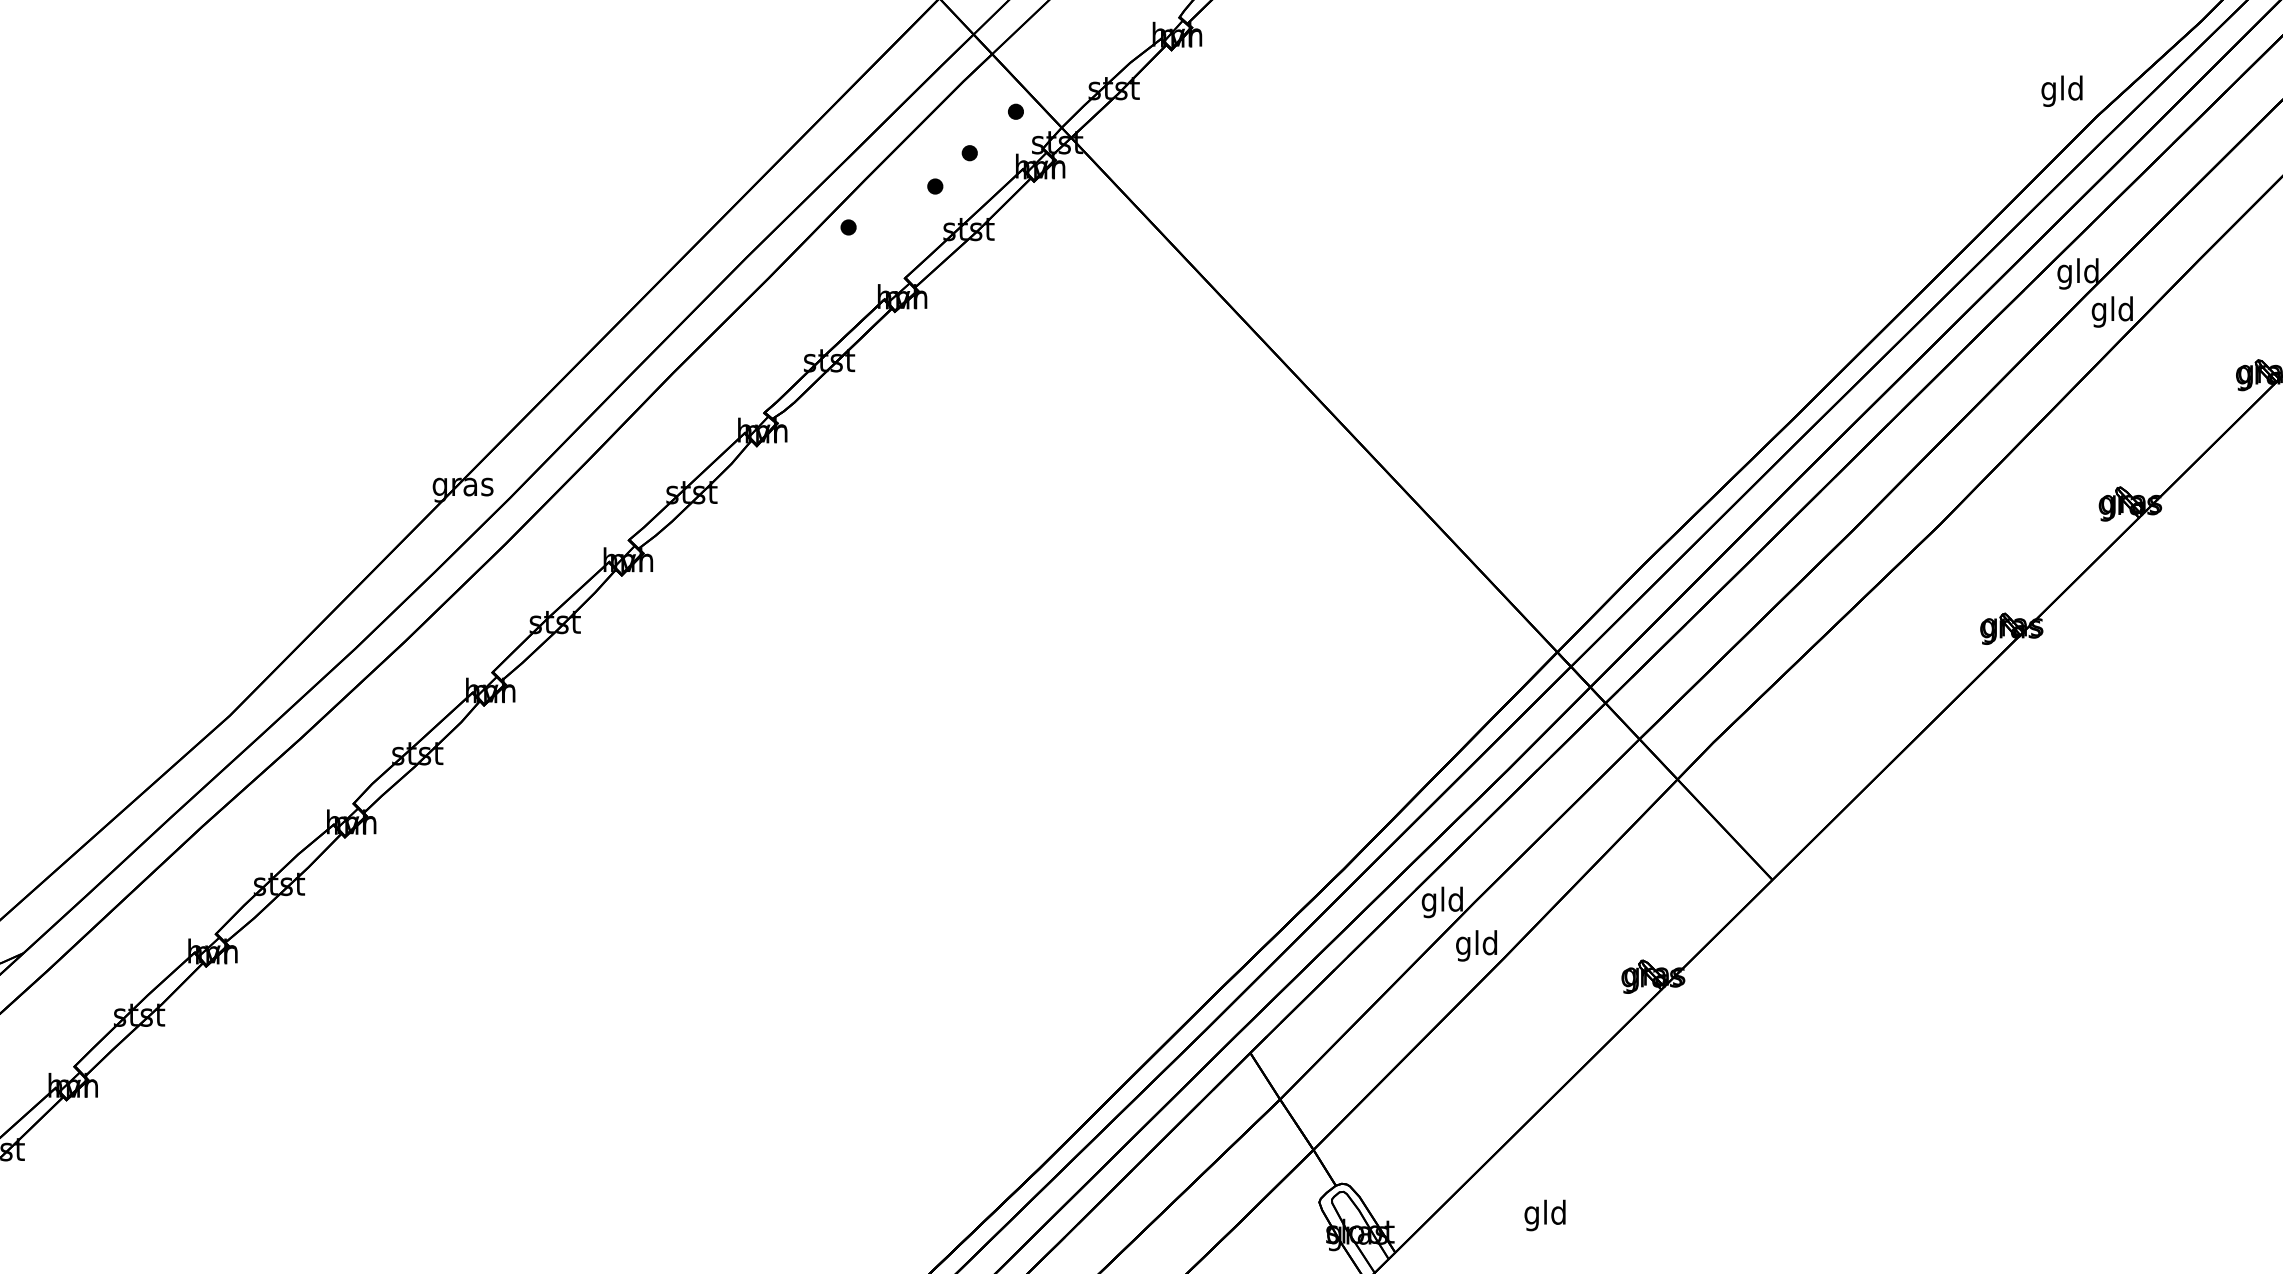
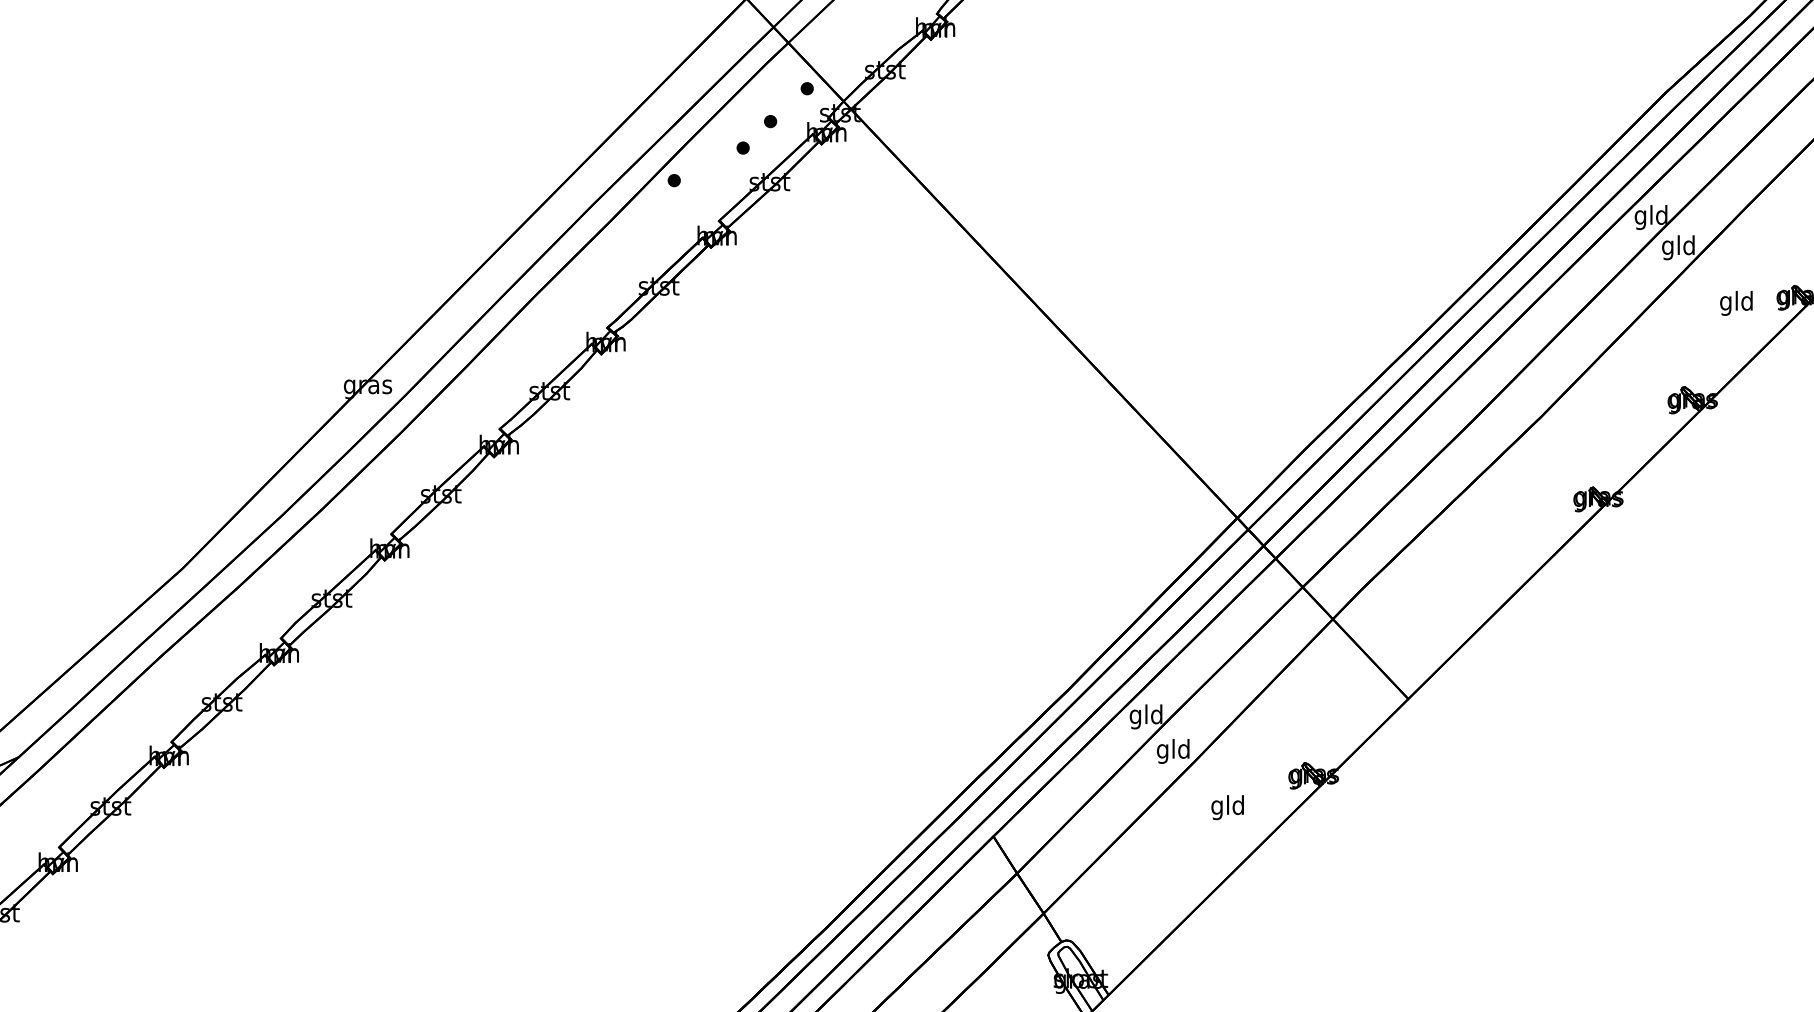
text: (2062, 91) -> (1736, 303), moved
text: (1544, 1215) -> (1227, 807), moved

